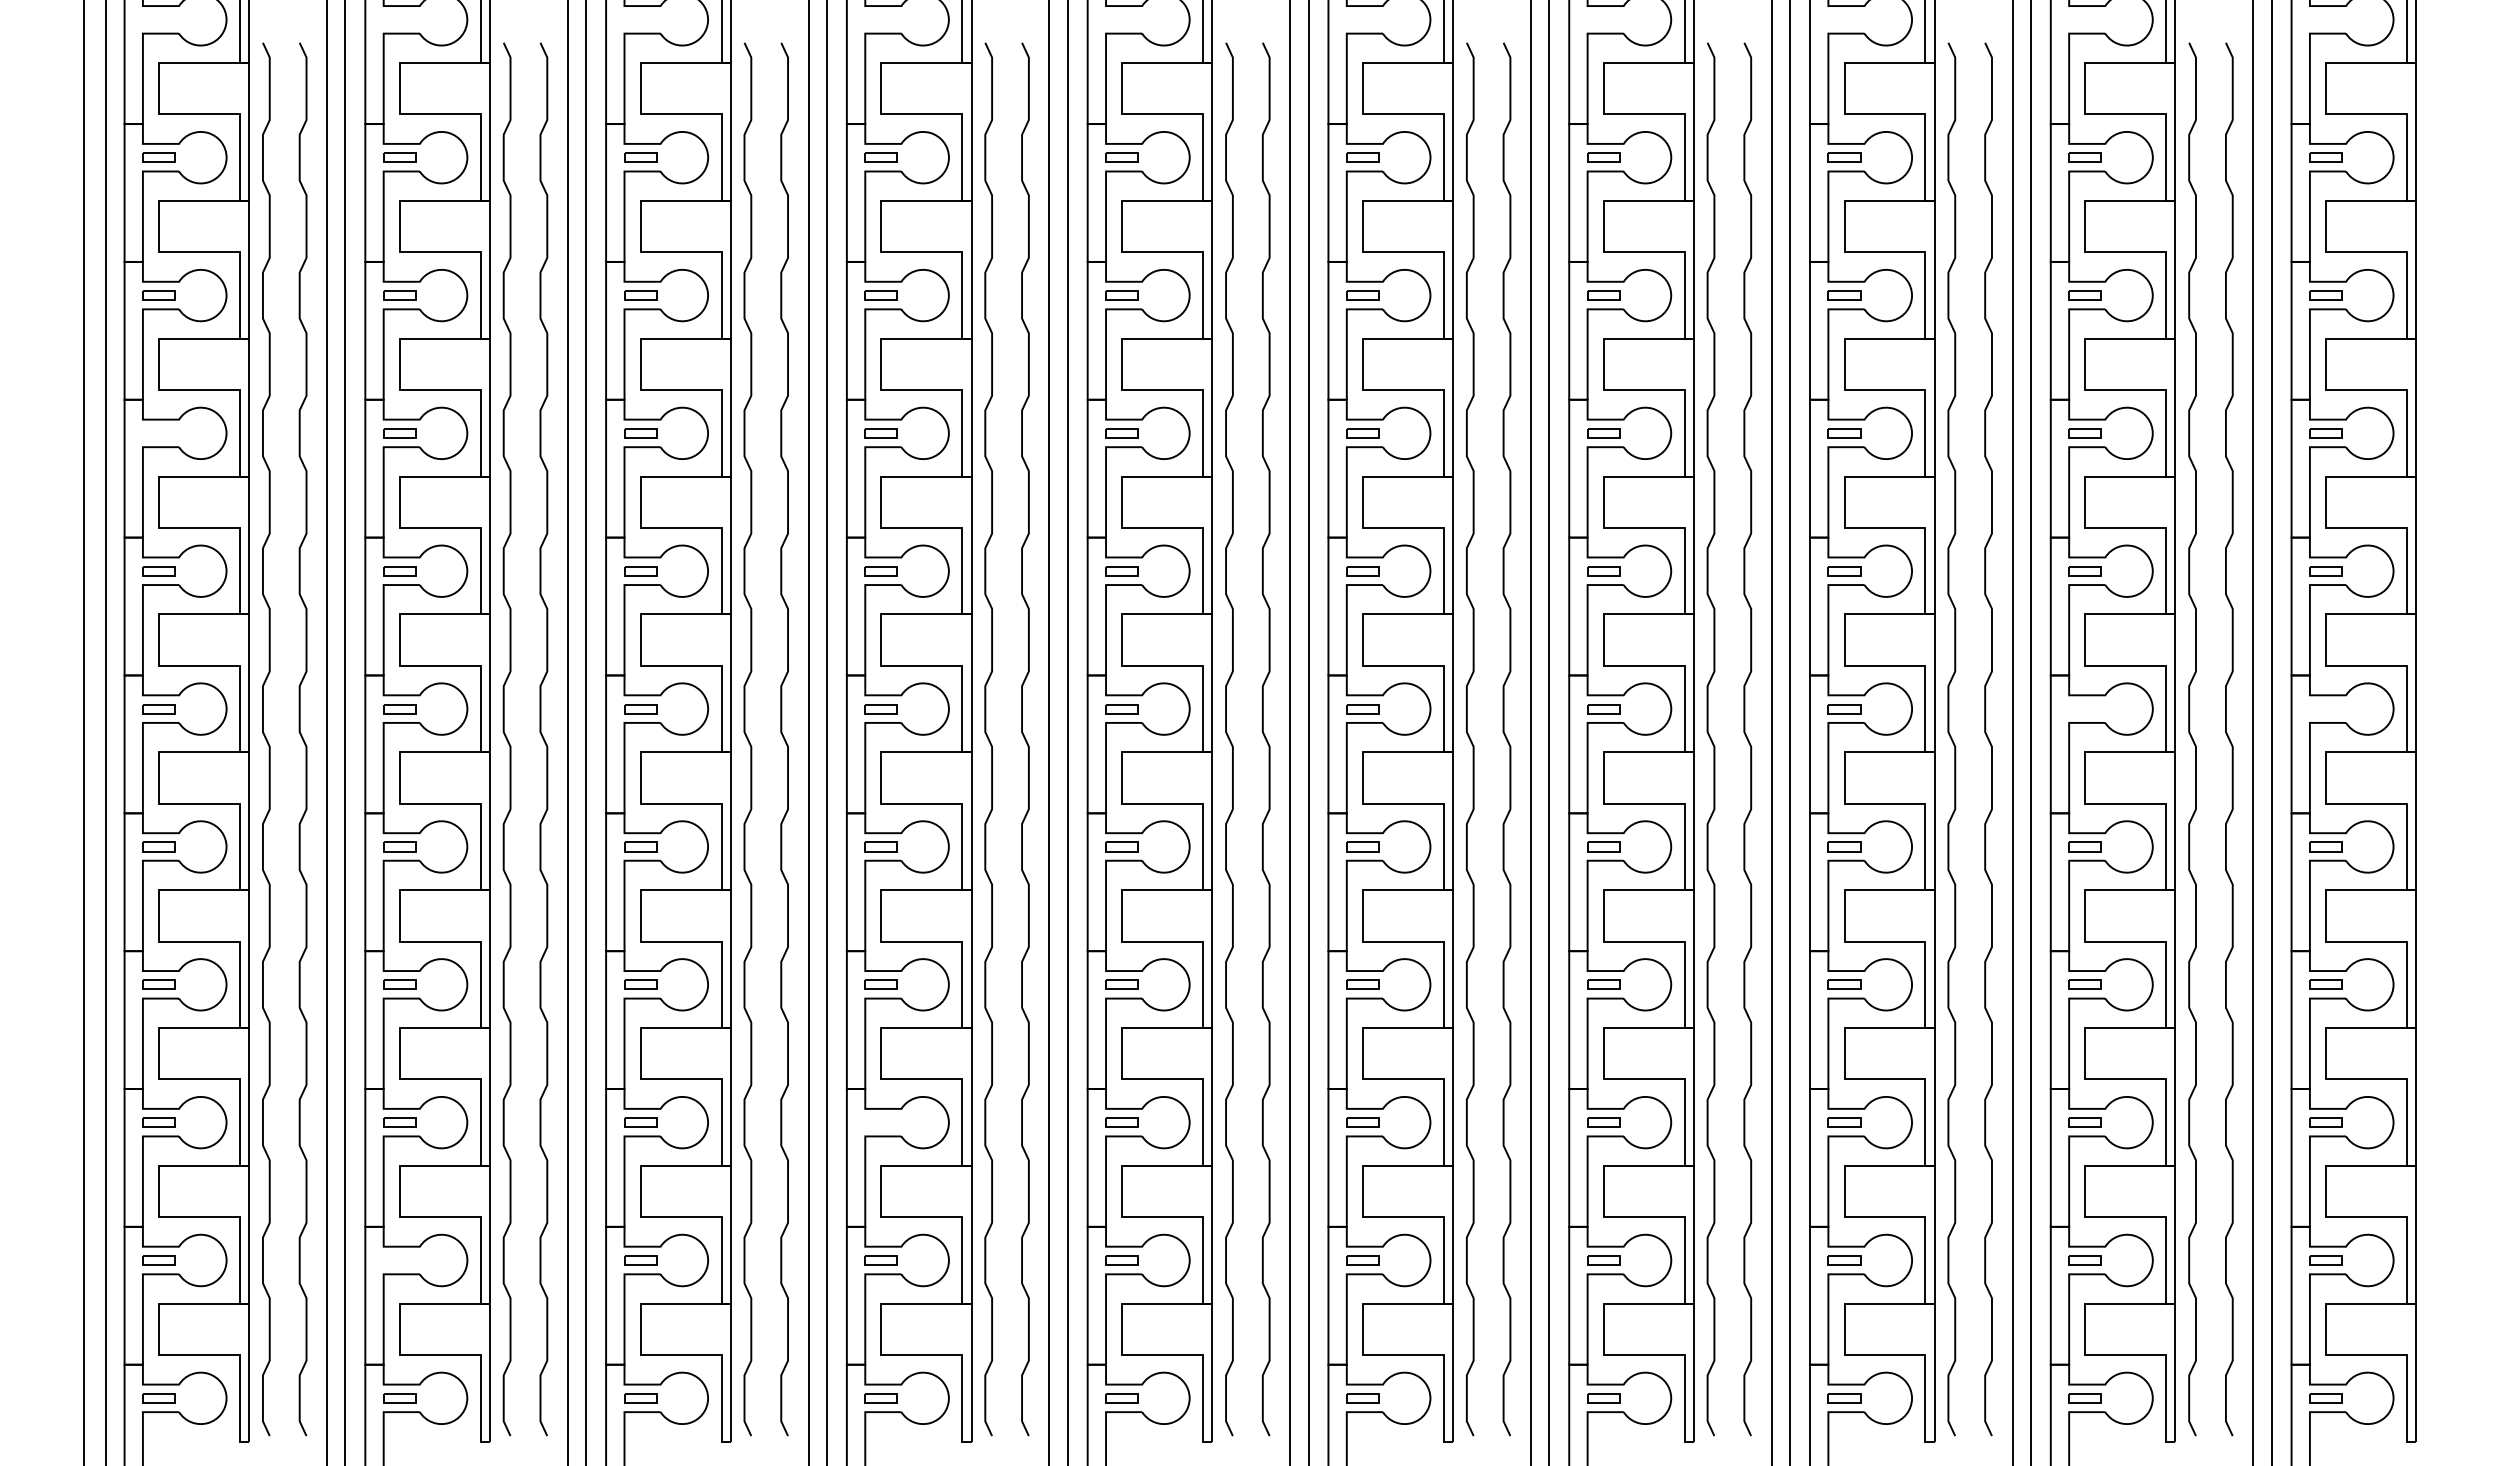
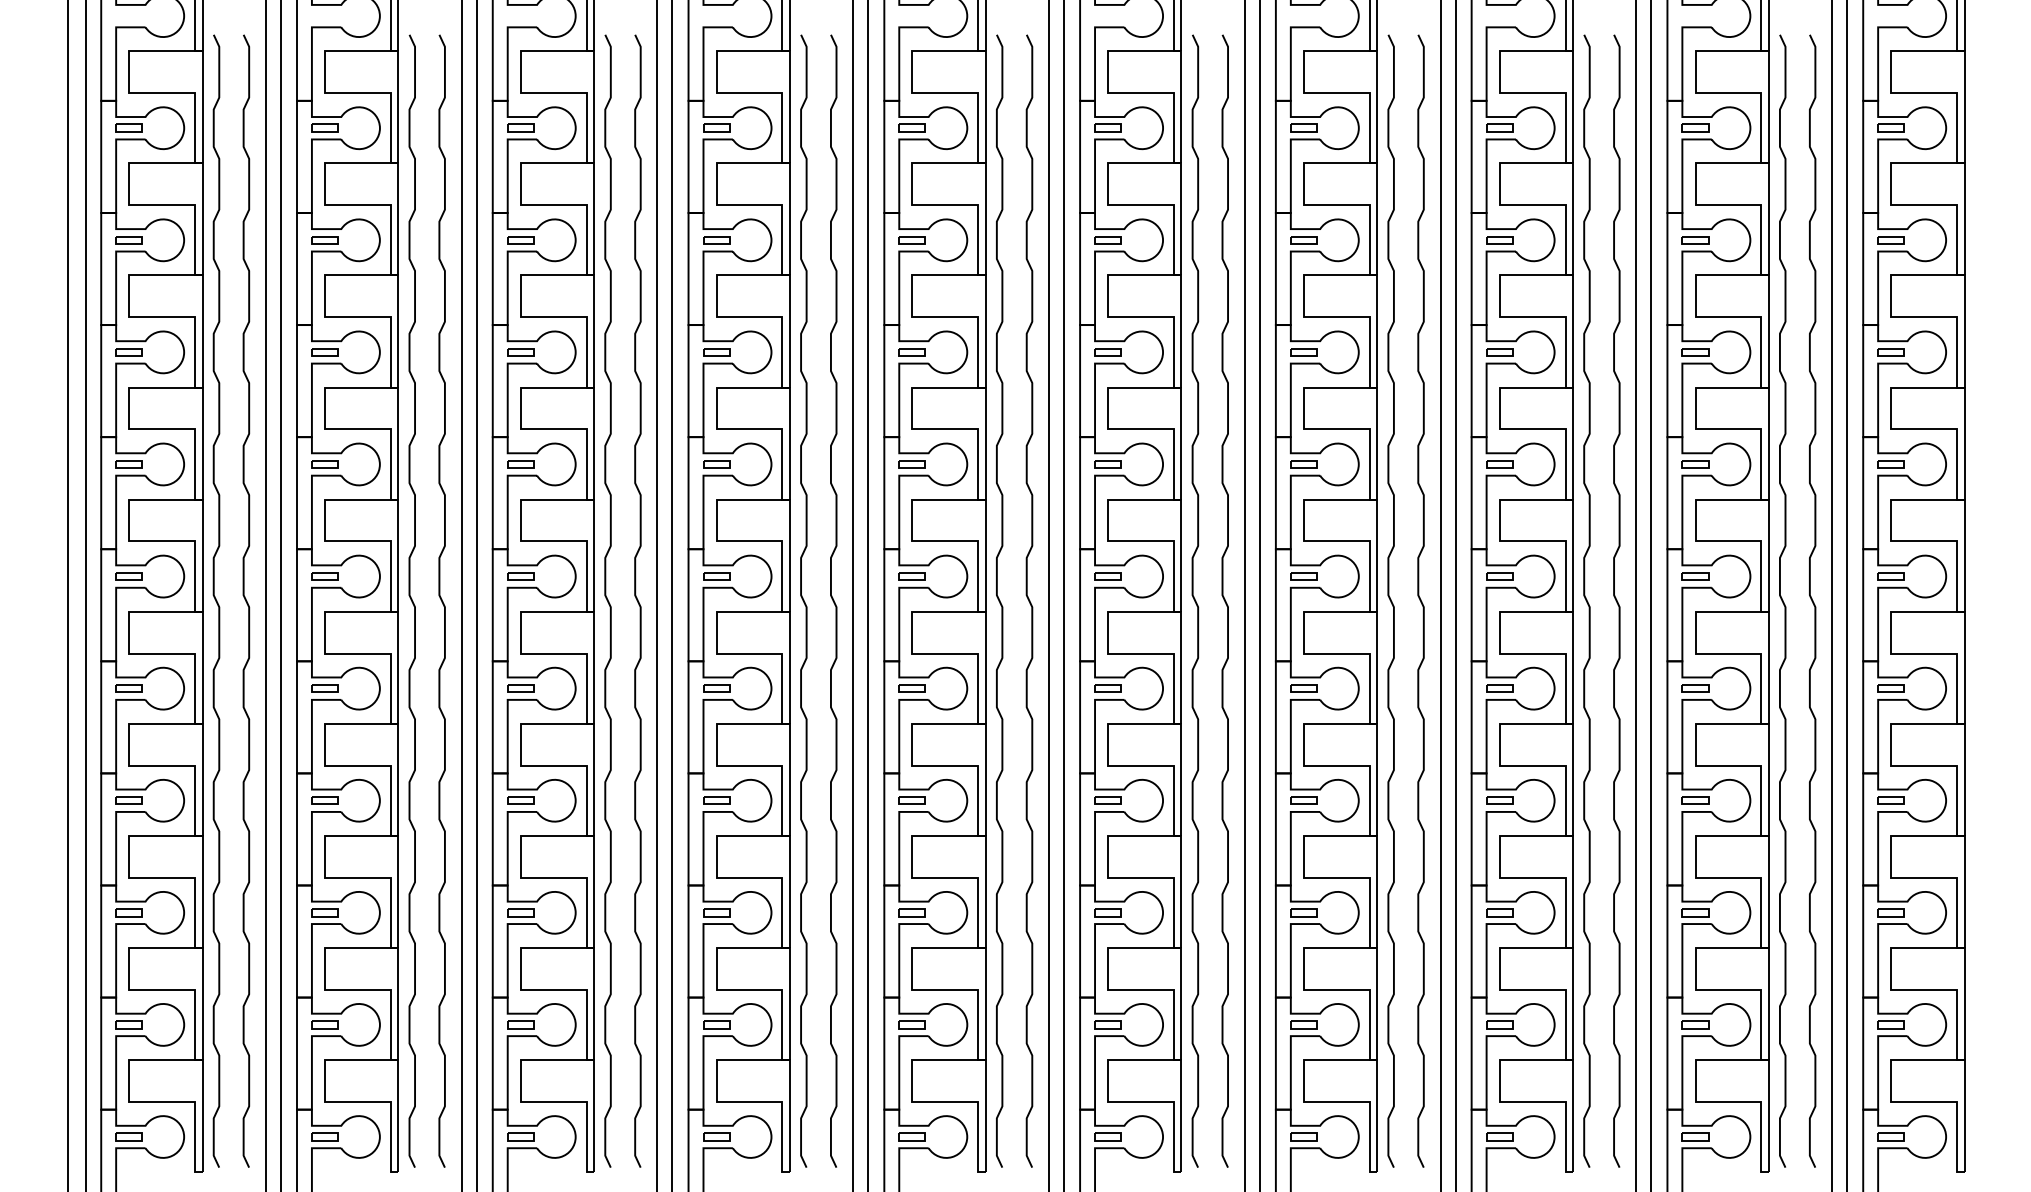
part: (158, 433) -> (128, 352), added
part: (2084, 709) -> (1694, 576), added
part: (2325, 709) -> (1890, 576), added
part: (880, 1122) -> (715, 912), added
part: (399, 1260) -> (324, 1024), added

